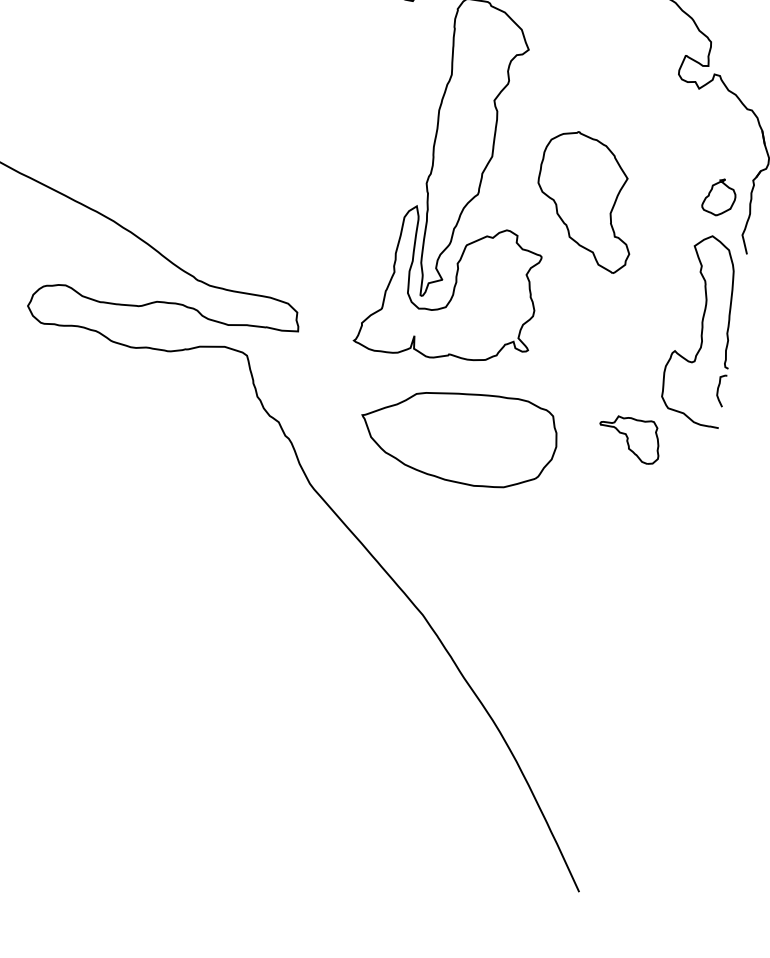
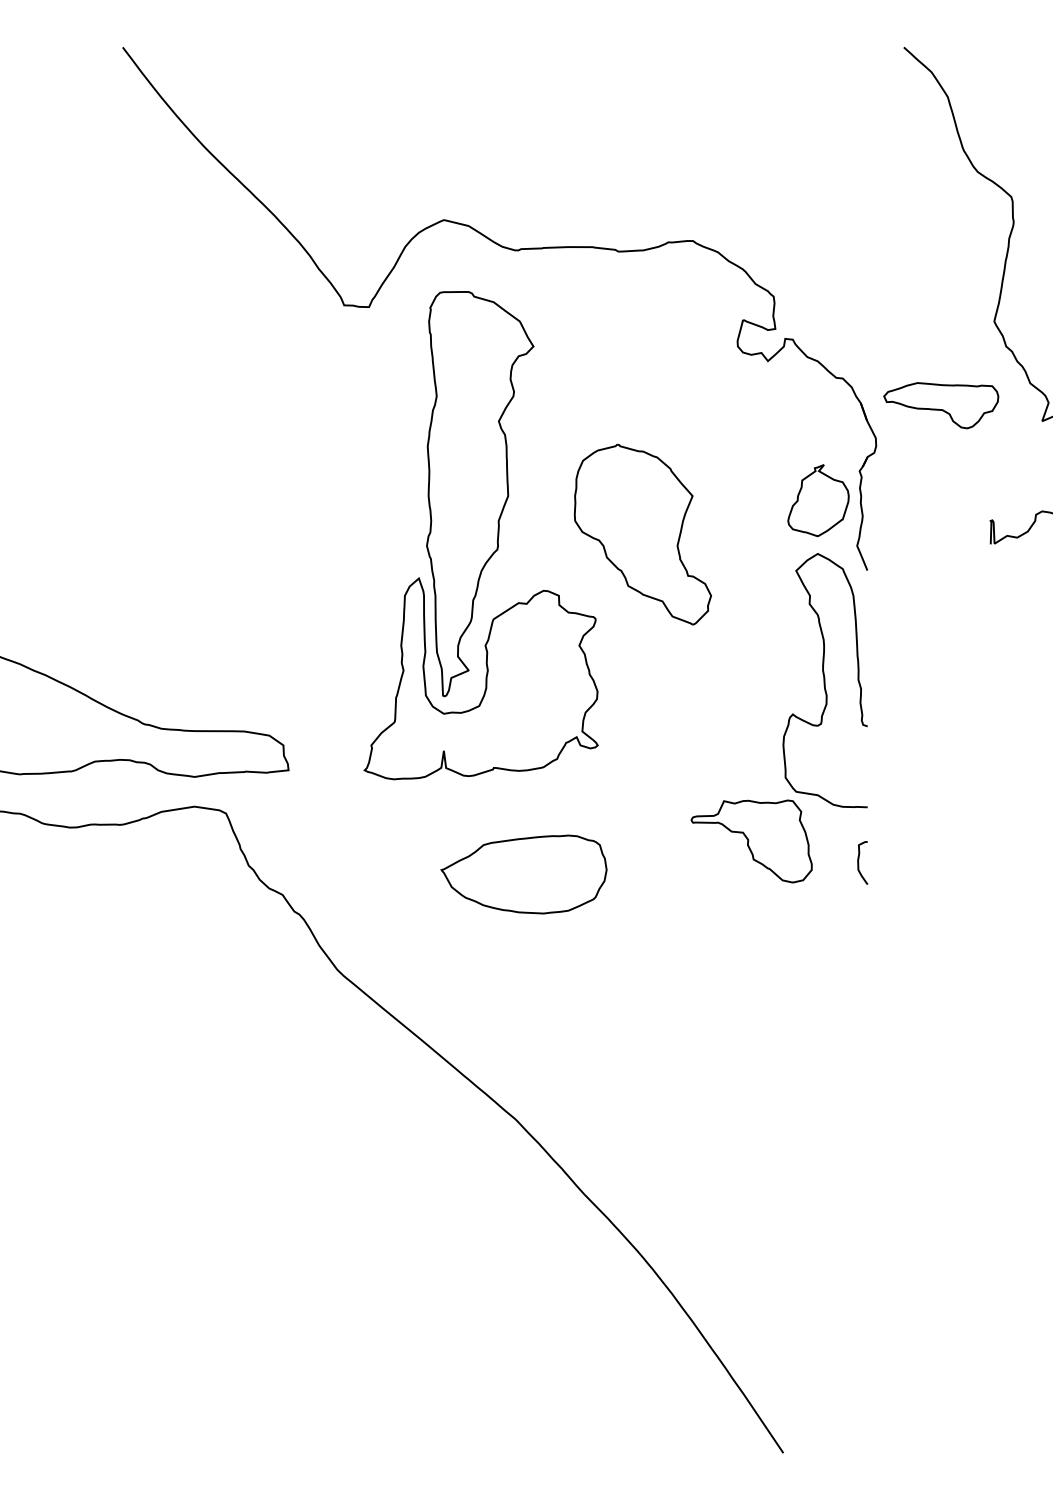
part: (719, 197) -> (818, 500), size x1.43
curve: (718, 389) -> (859, 862), moved
part: (458, 436) -> (523, 874), size x0.62
part: (629, 439) -> (751, 841), size x1.43

